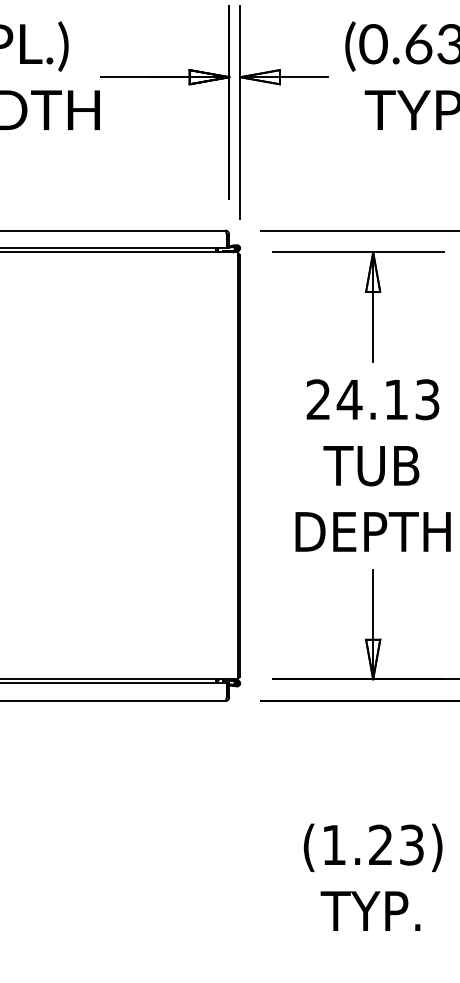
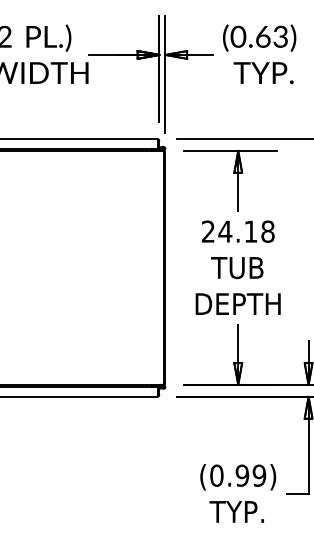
text: (426, 399) -> (267, 231), 24.13 -> 24.18
text: (373, 844) -> (238, 475), (1.23) -> (0.99)

